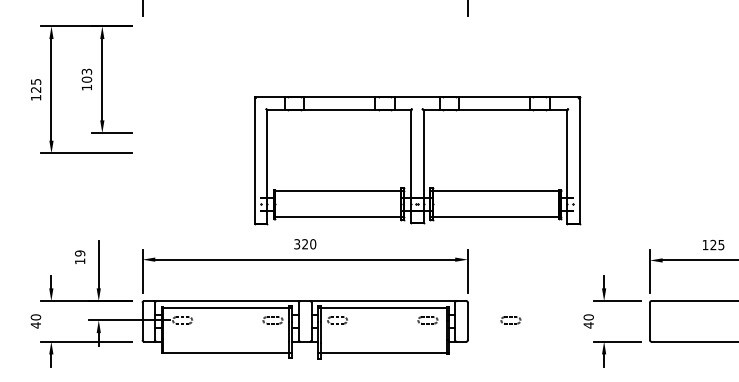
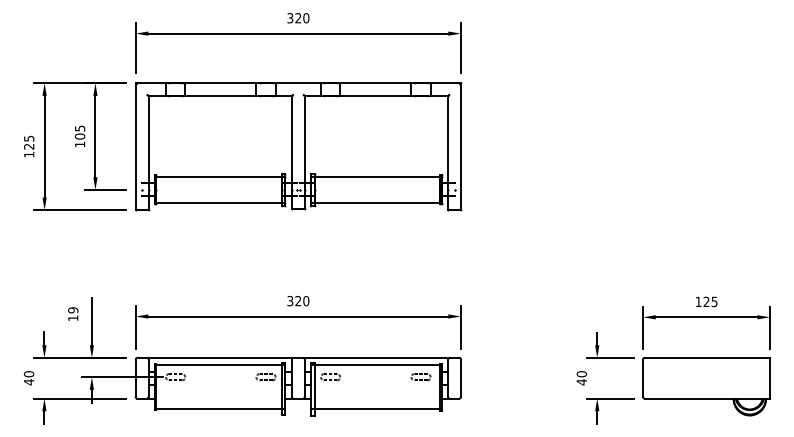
text: (86, 71) -> (79, 128), 103 -> 105
part: (417, 160) -> (298, 146), moved
part: (510, 320) -> (503, 377), removed

